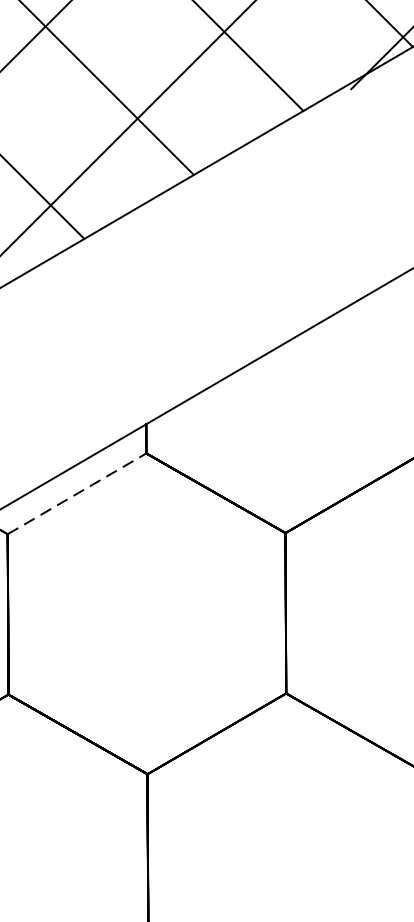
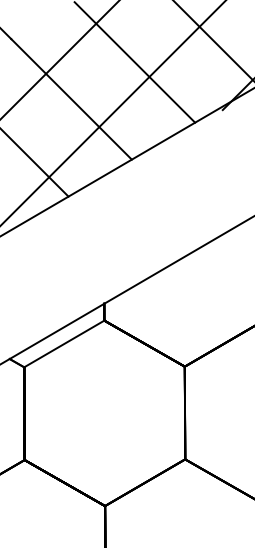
line: (77, 493) -> (64, 343), dashed -> solid

